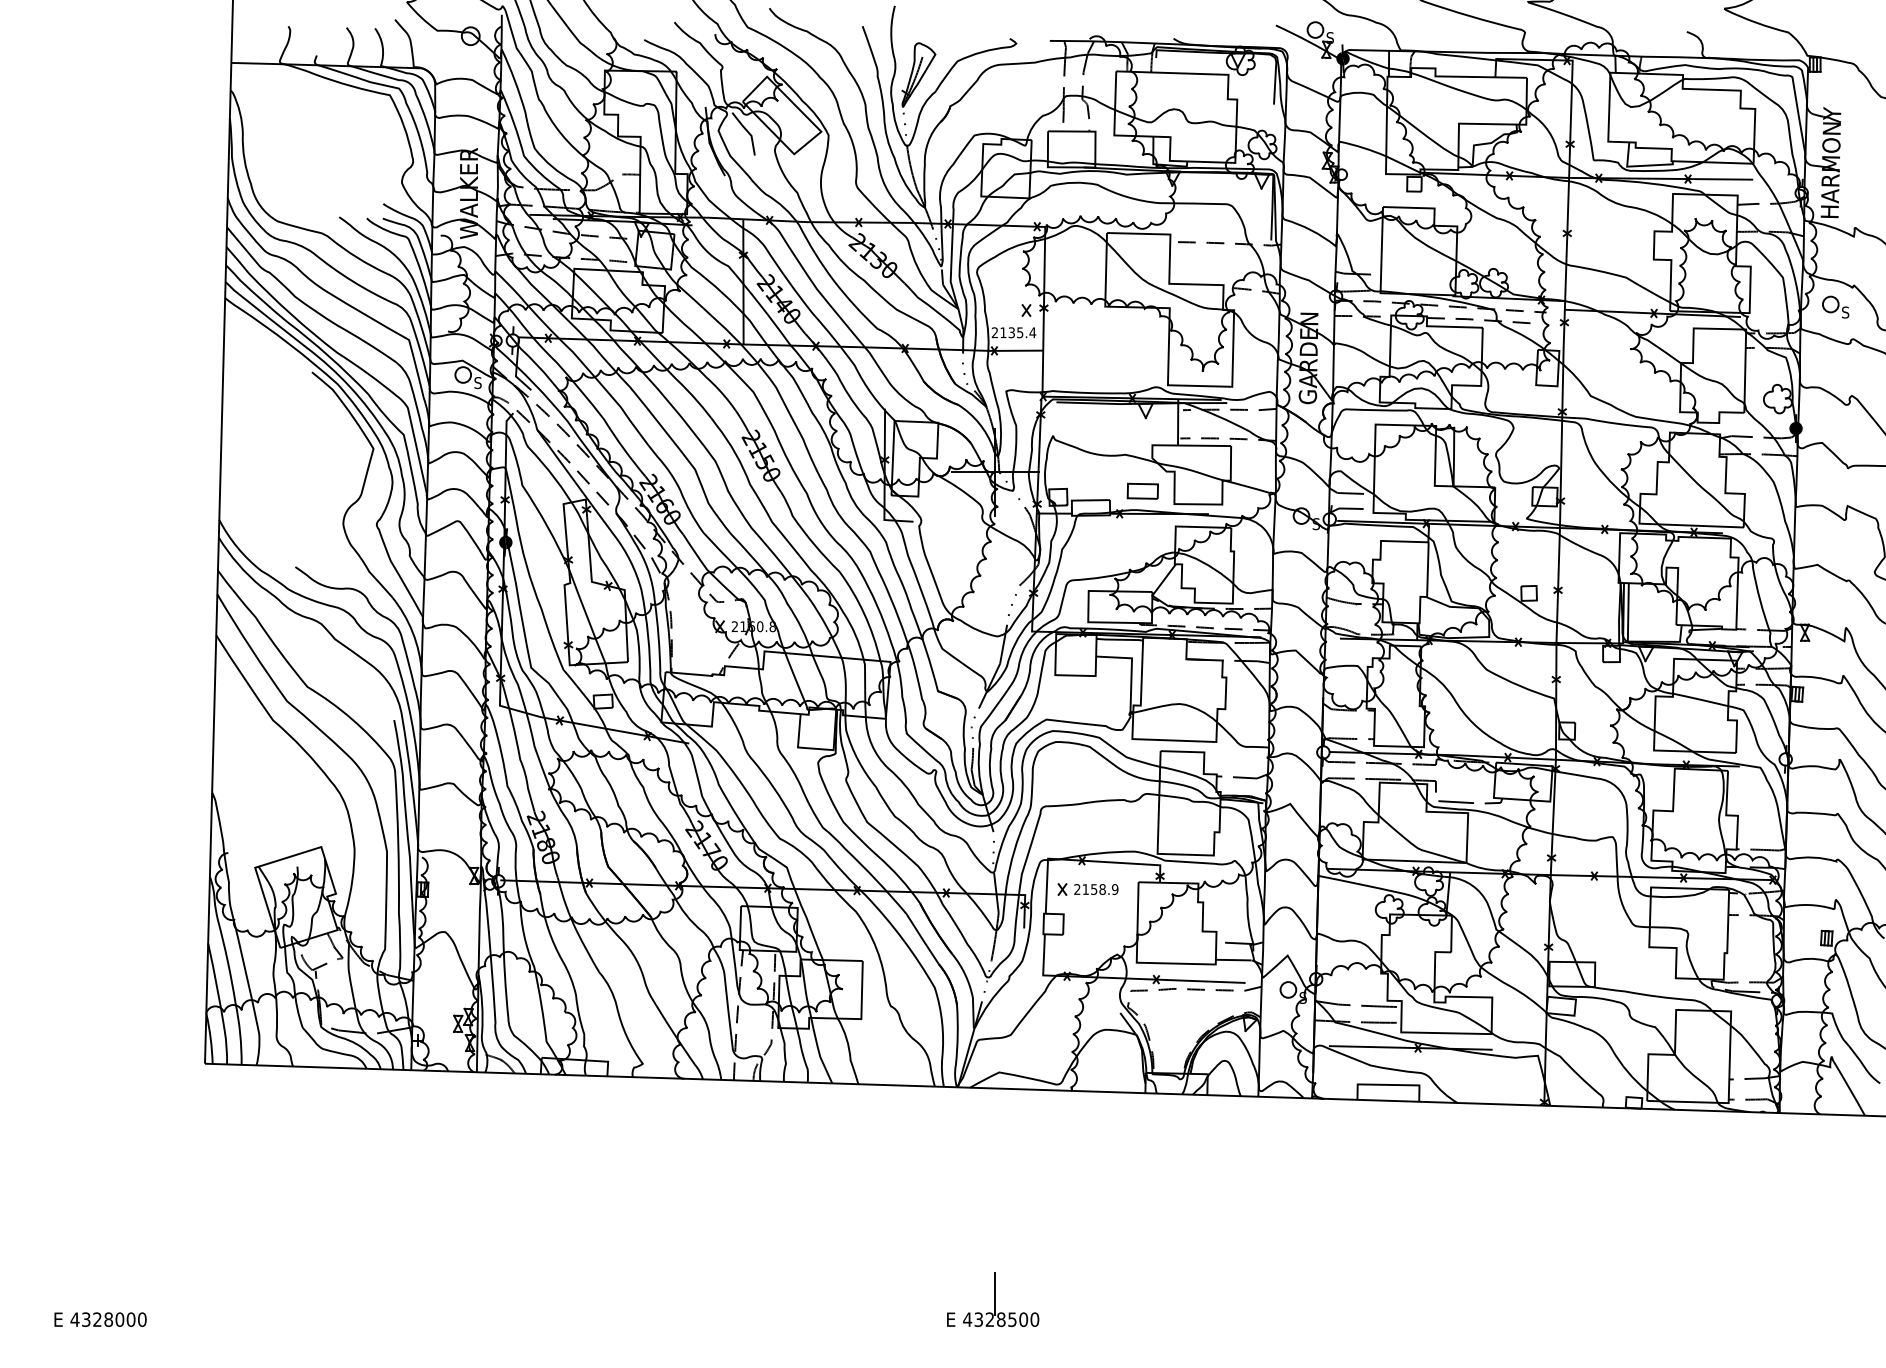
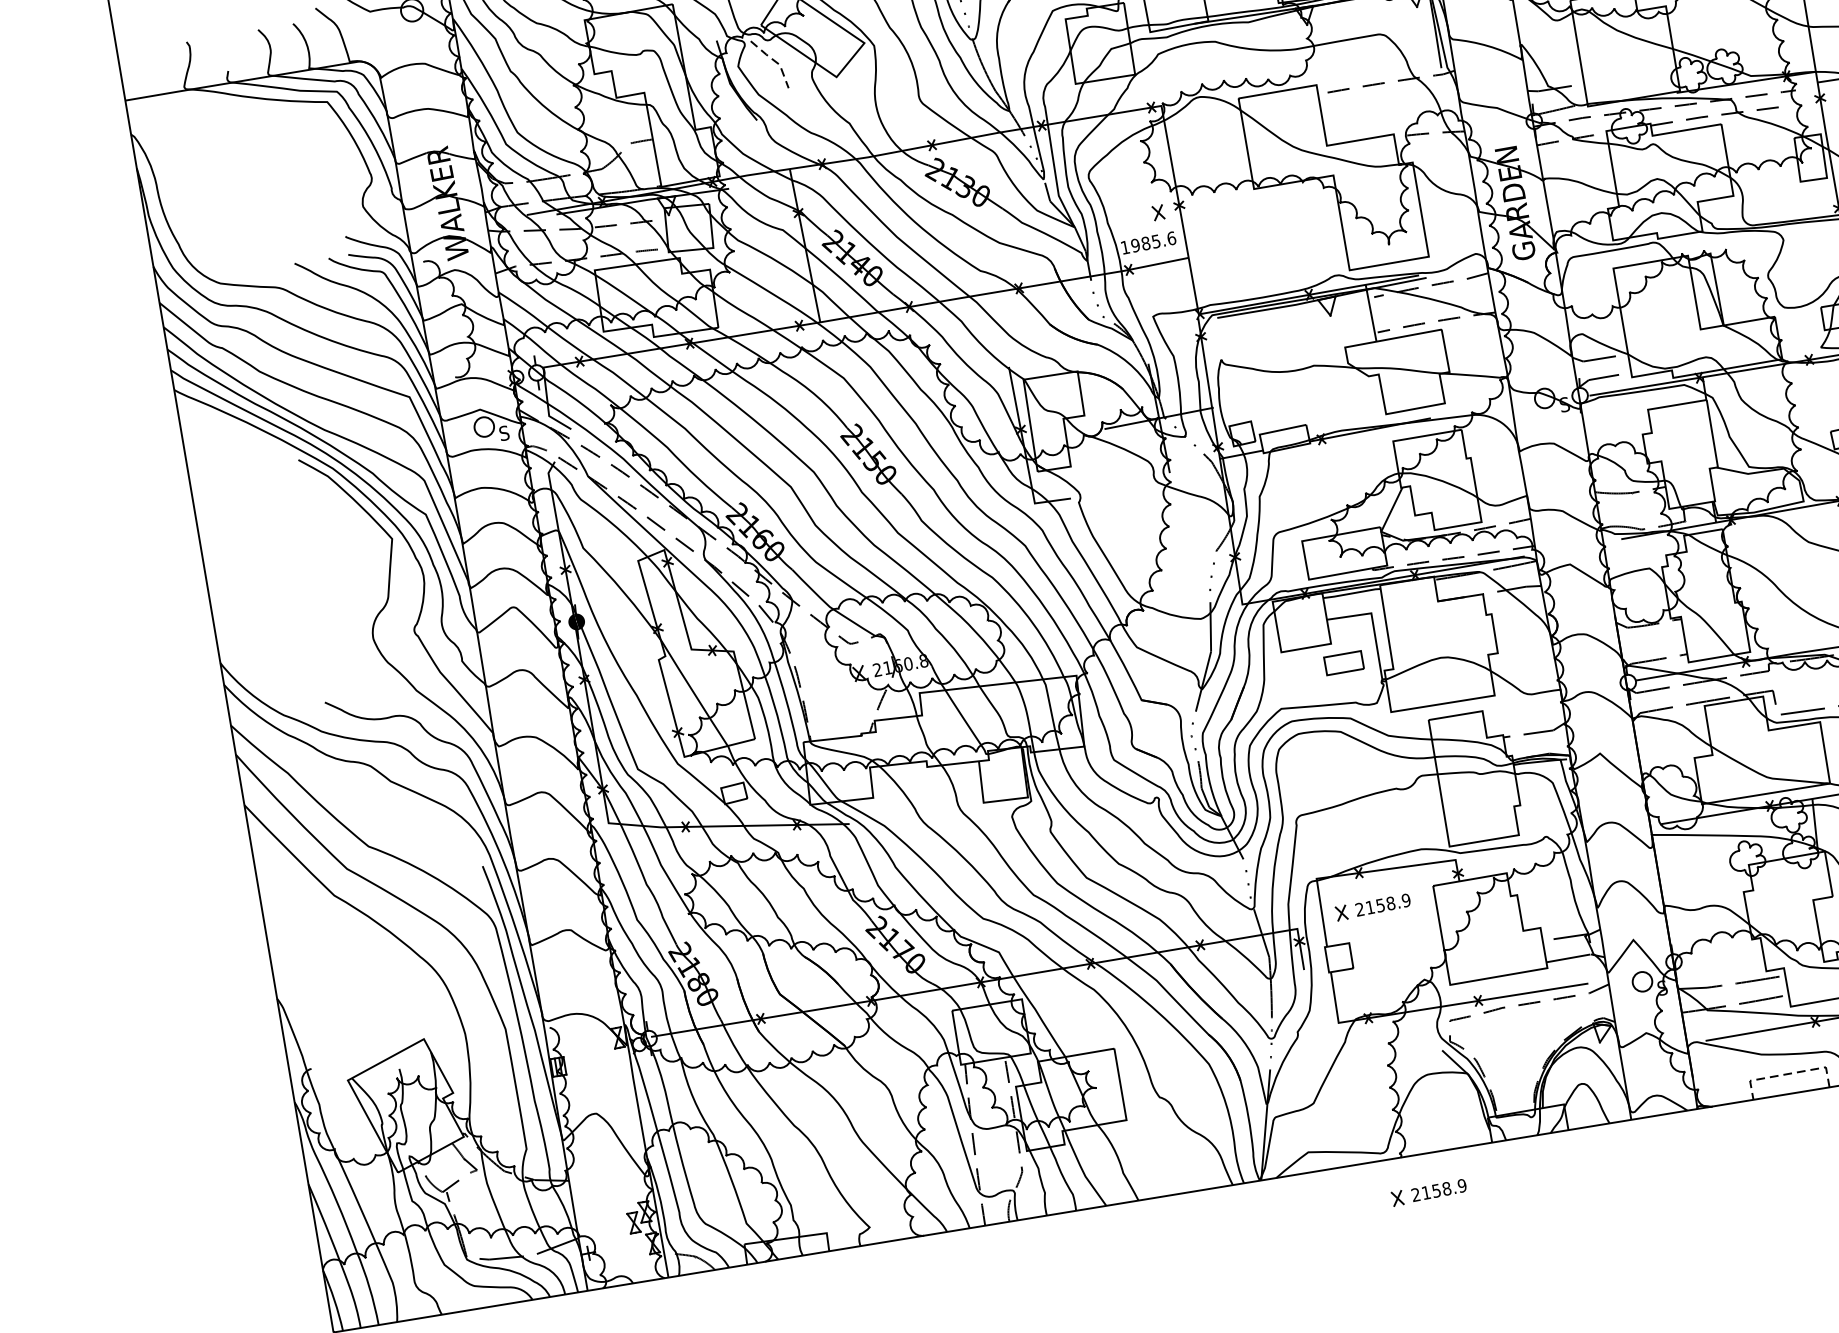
line: (748, 132) -> (775, 61), solid -> dashed
text: (1013, 332) -> (1147, 242), 2135.4 -> 1985.6
part: (1142, 490) -> (1343, 662), moved
line: (1388, 1084) -> (1787, 1073), solid -> dashed
part: (1087, 1122) -> (1428, 1192), added

